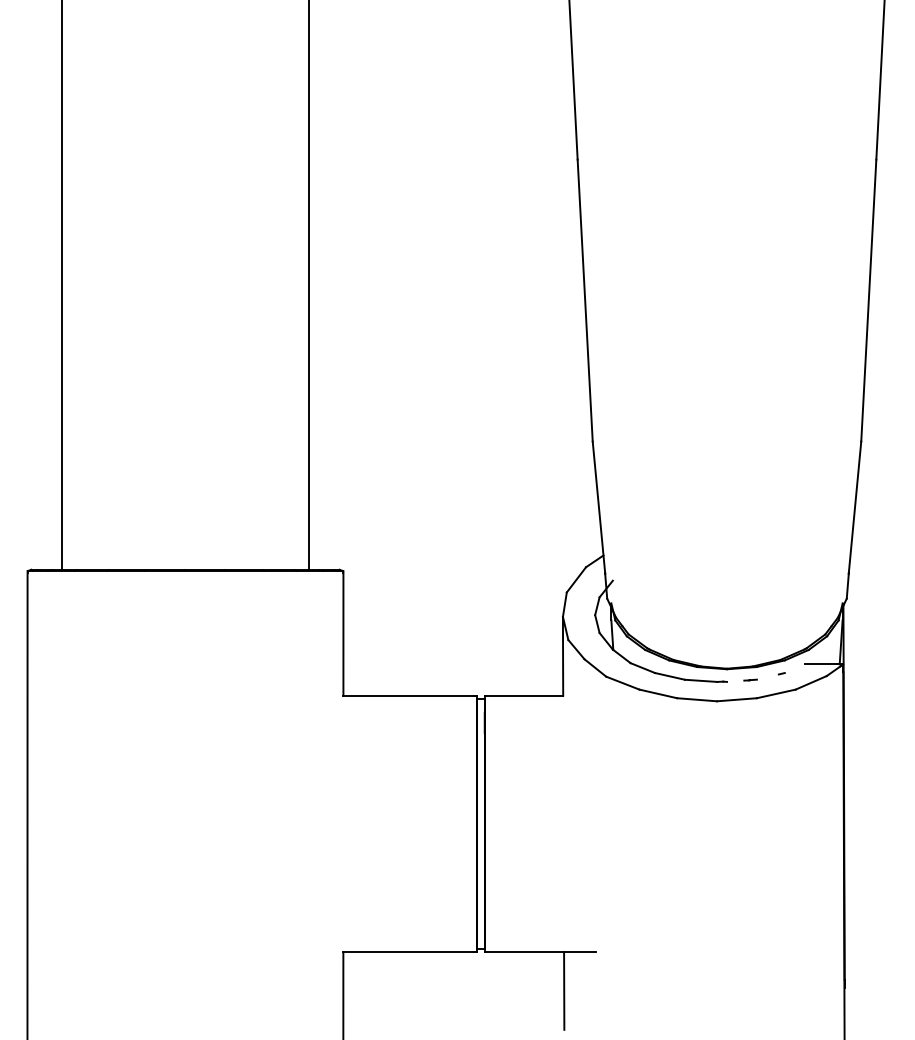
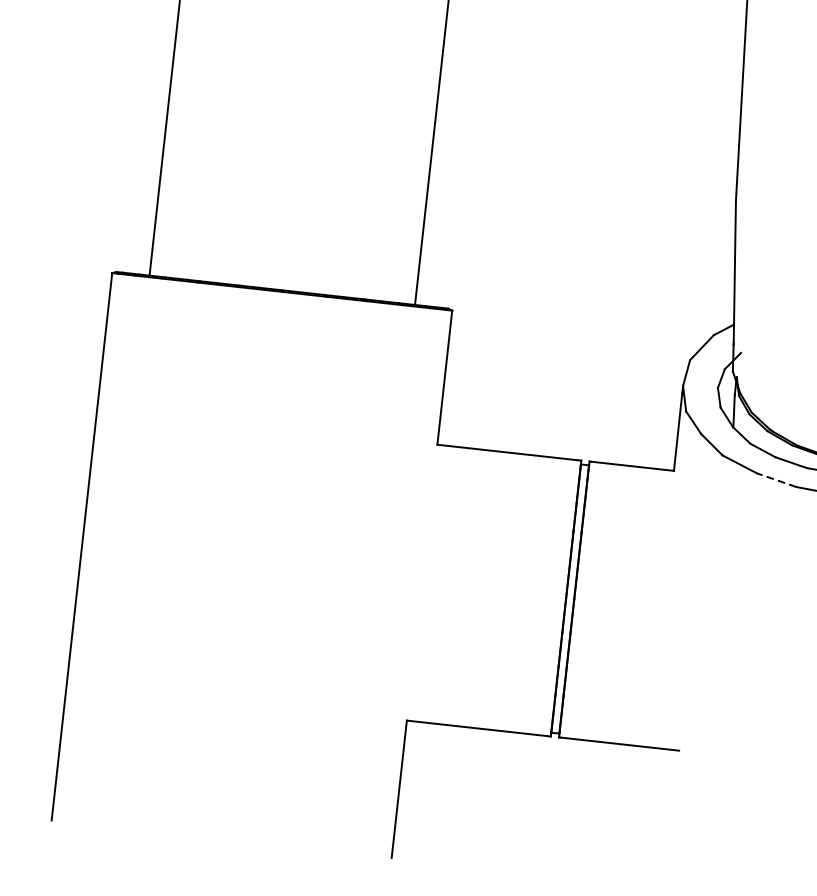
line: (657, 693) -> (775, 479), solid -> dashed
line: (564, 990) -> (640, 788), removed

